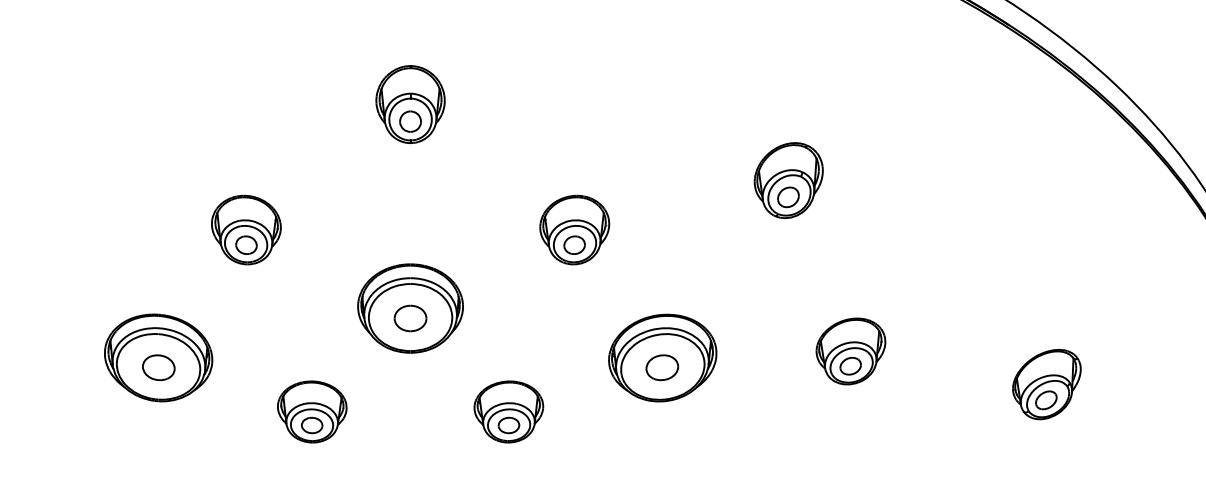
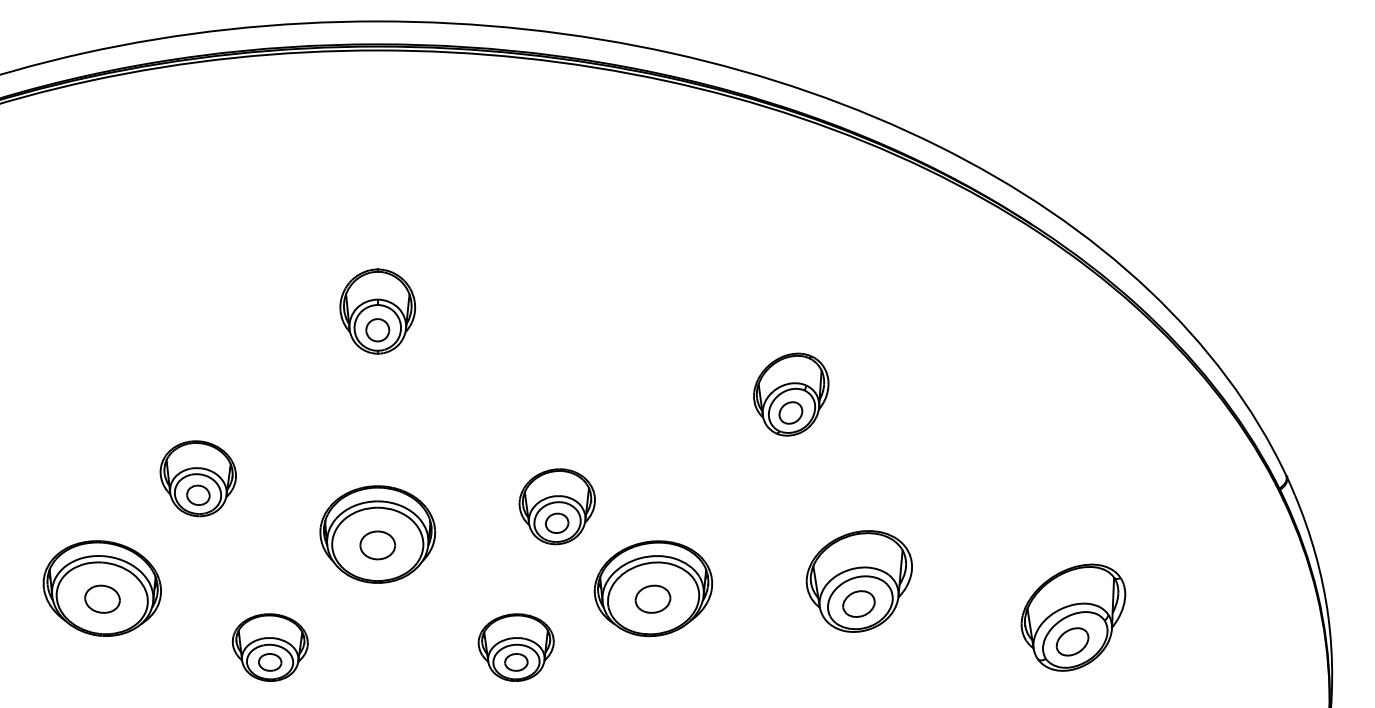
part: (245, 229) -> (197, 478), moved
part: (574, 229) -> (556, 506), moved
part: (850, 351) -> (858, 581), size x1.4
part: (1046, 384) -> (1073, 617), size x1.4
part: (508, 411) -> (515, 647), moved

